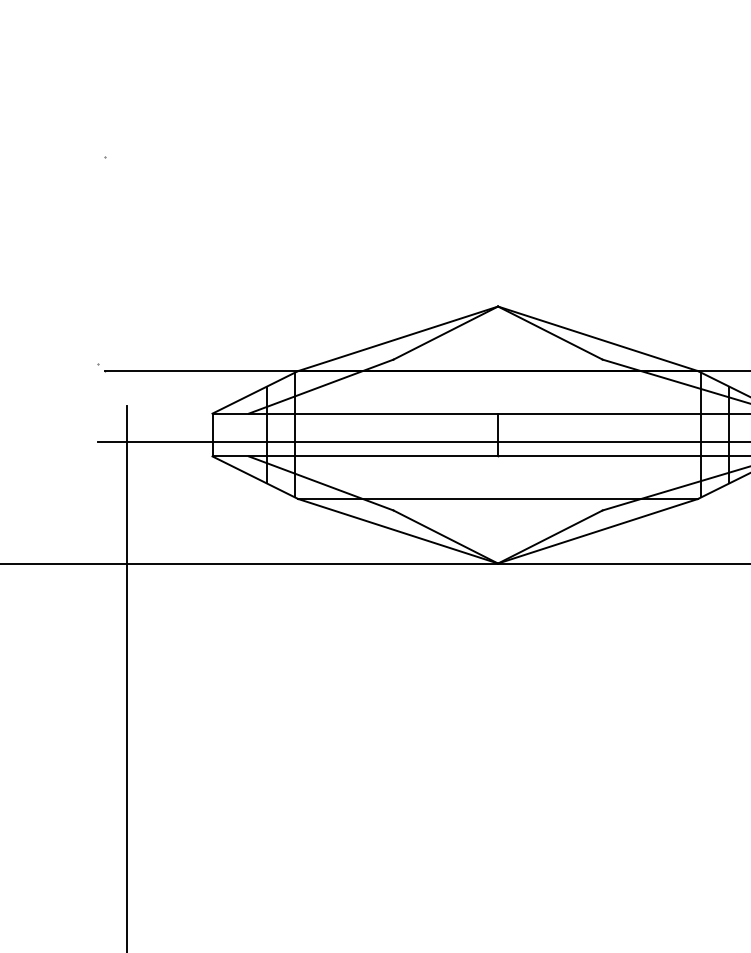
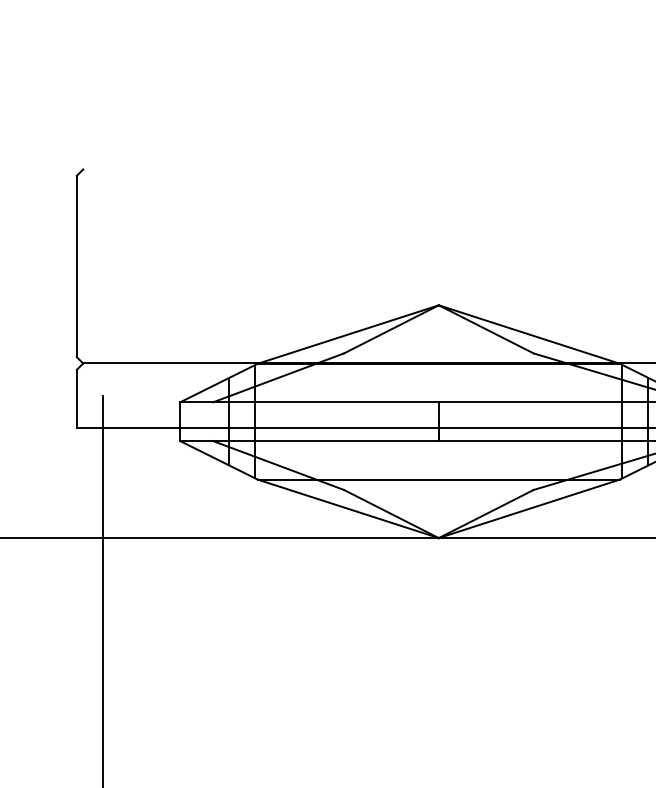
line: (98, 263) -> (76, 266), added
line: (98, 409) -> (76, 398), added

